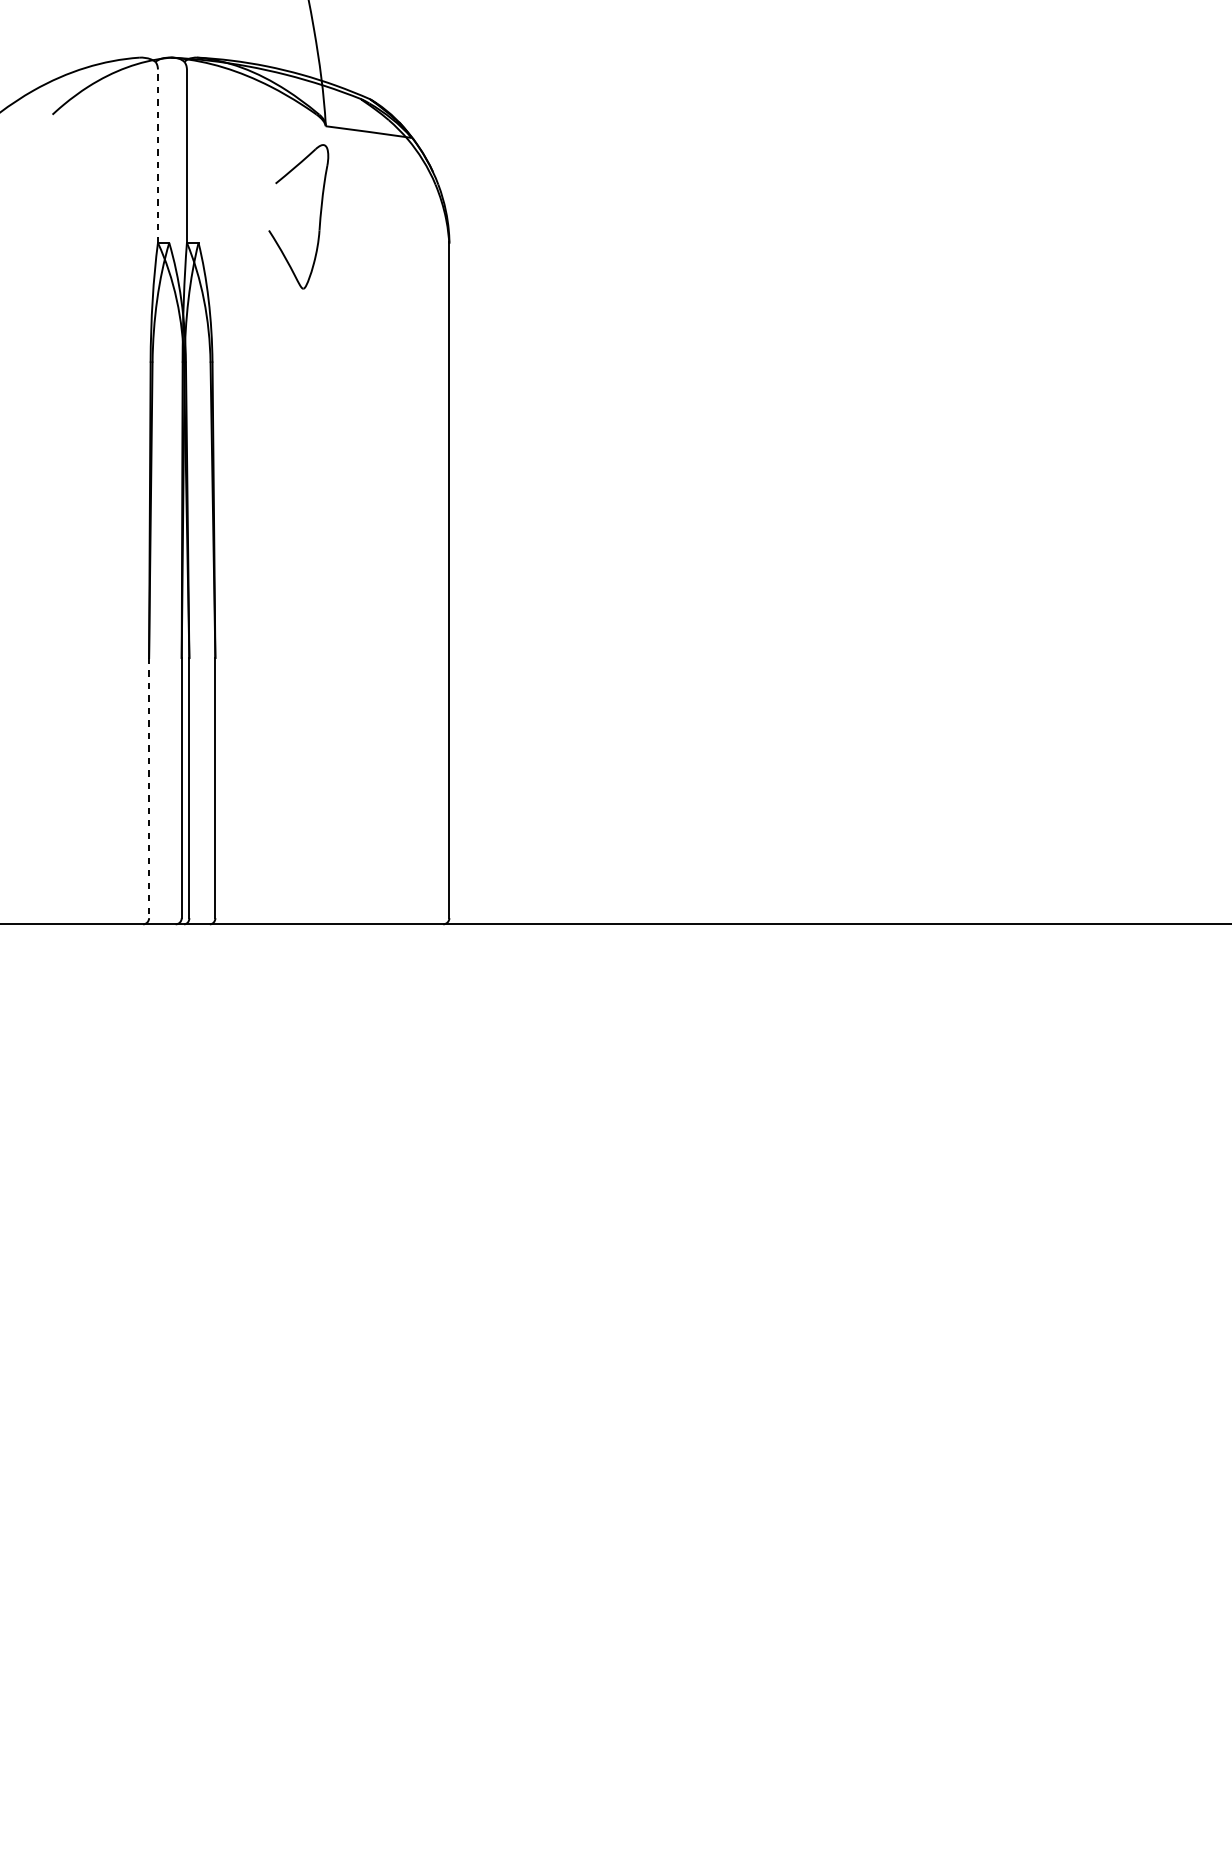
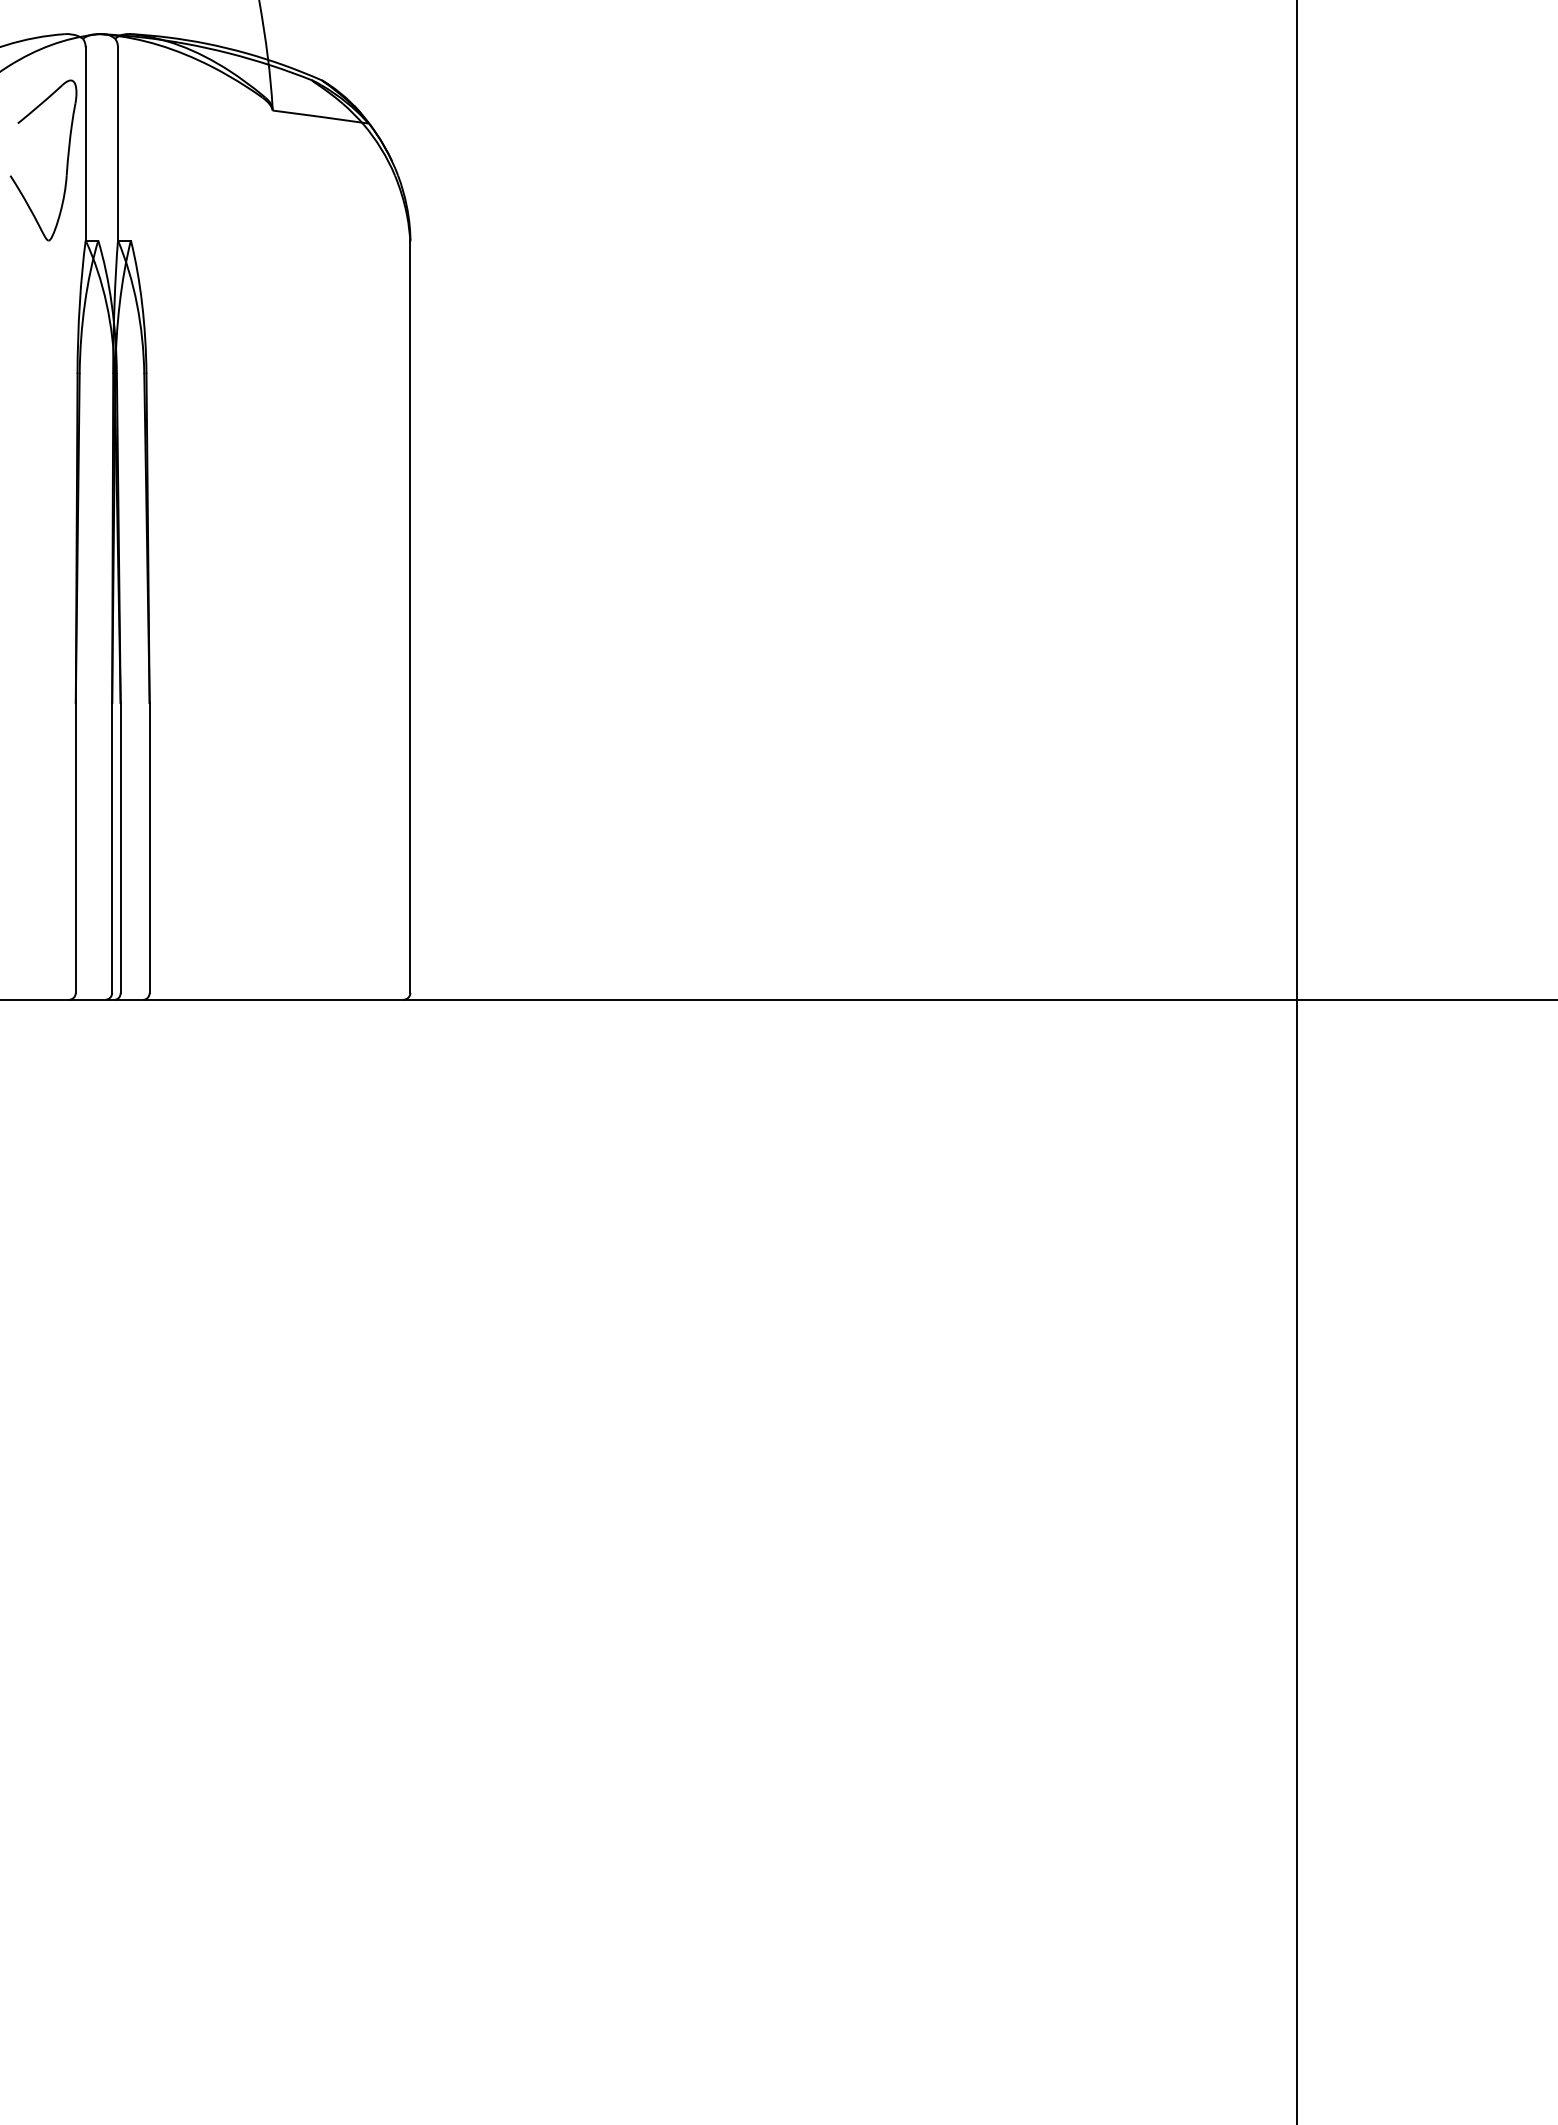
line: (157, 155) -> (85, 143), dashed -> solid
part: (319, 217) -> (66, 161), moved
line: (148, 787) -> (75, 847), dashed -> solid

